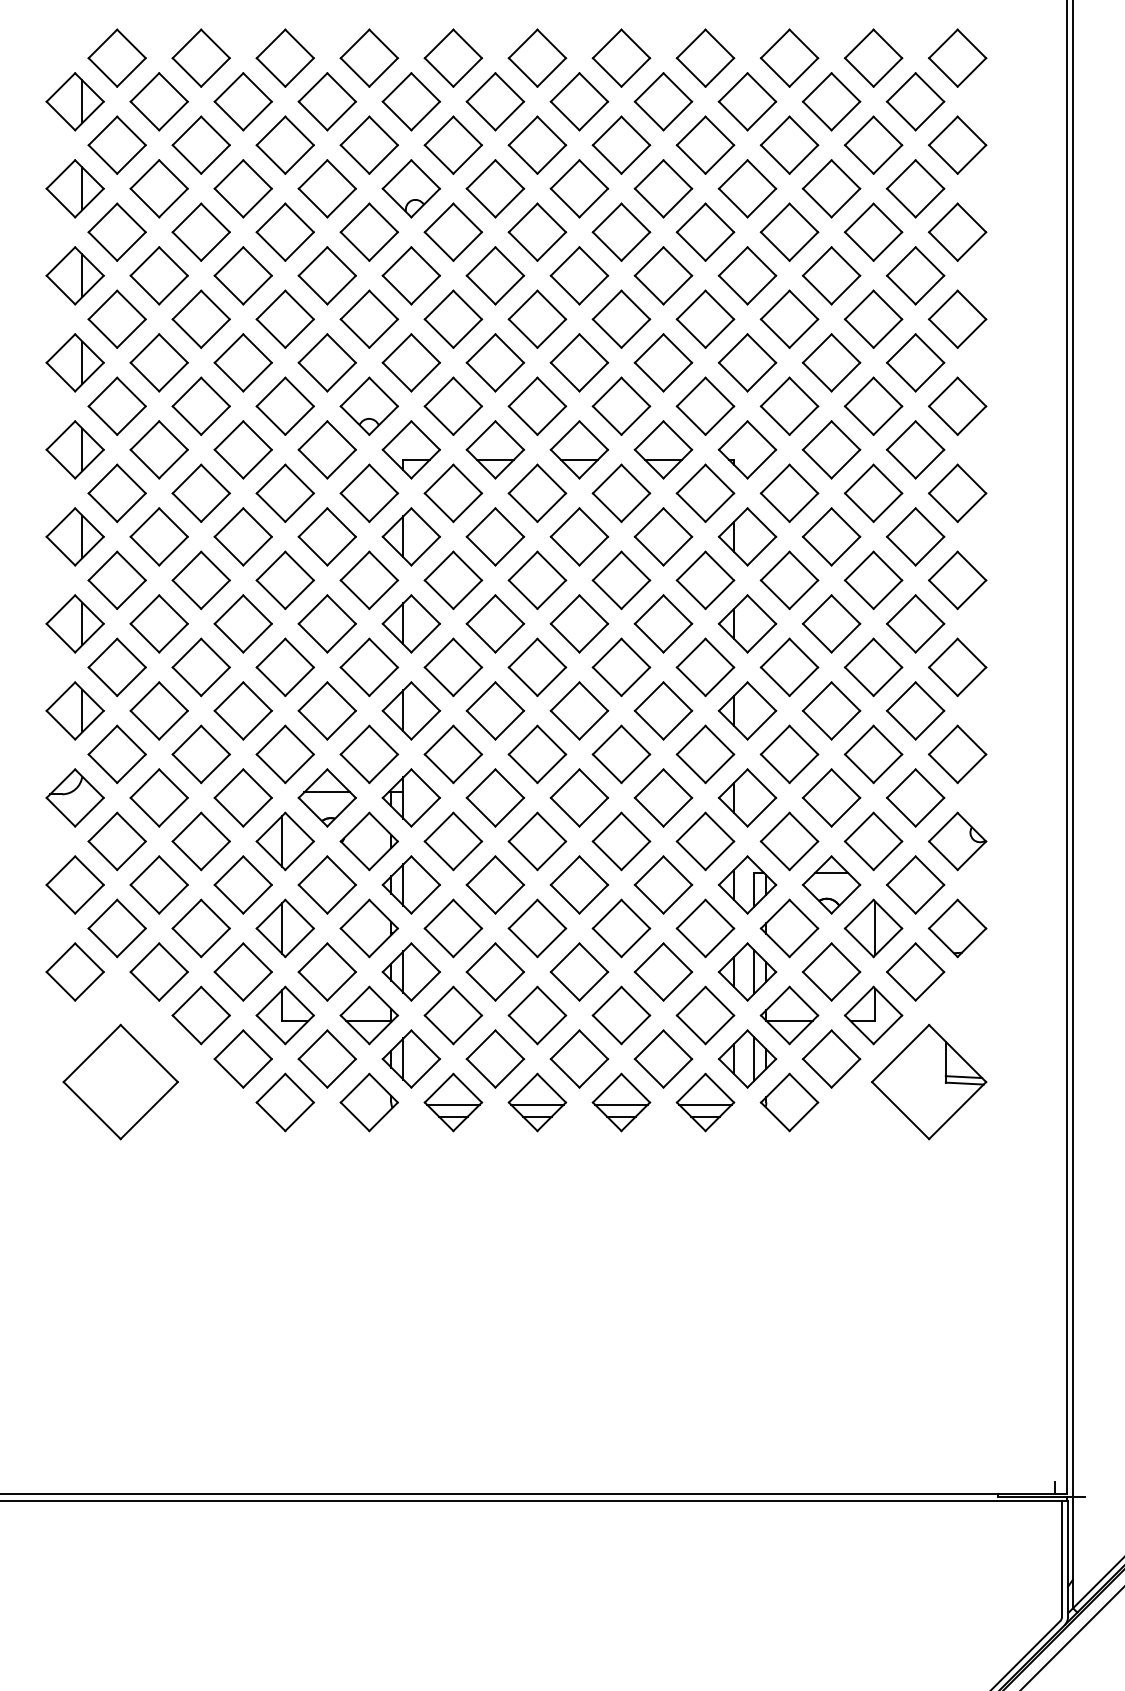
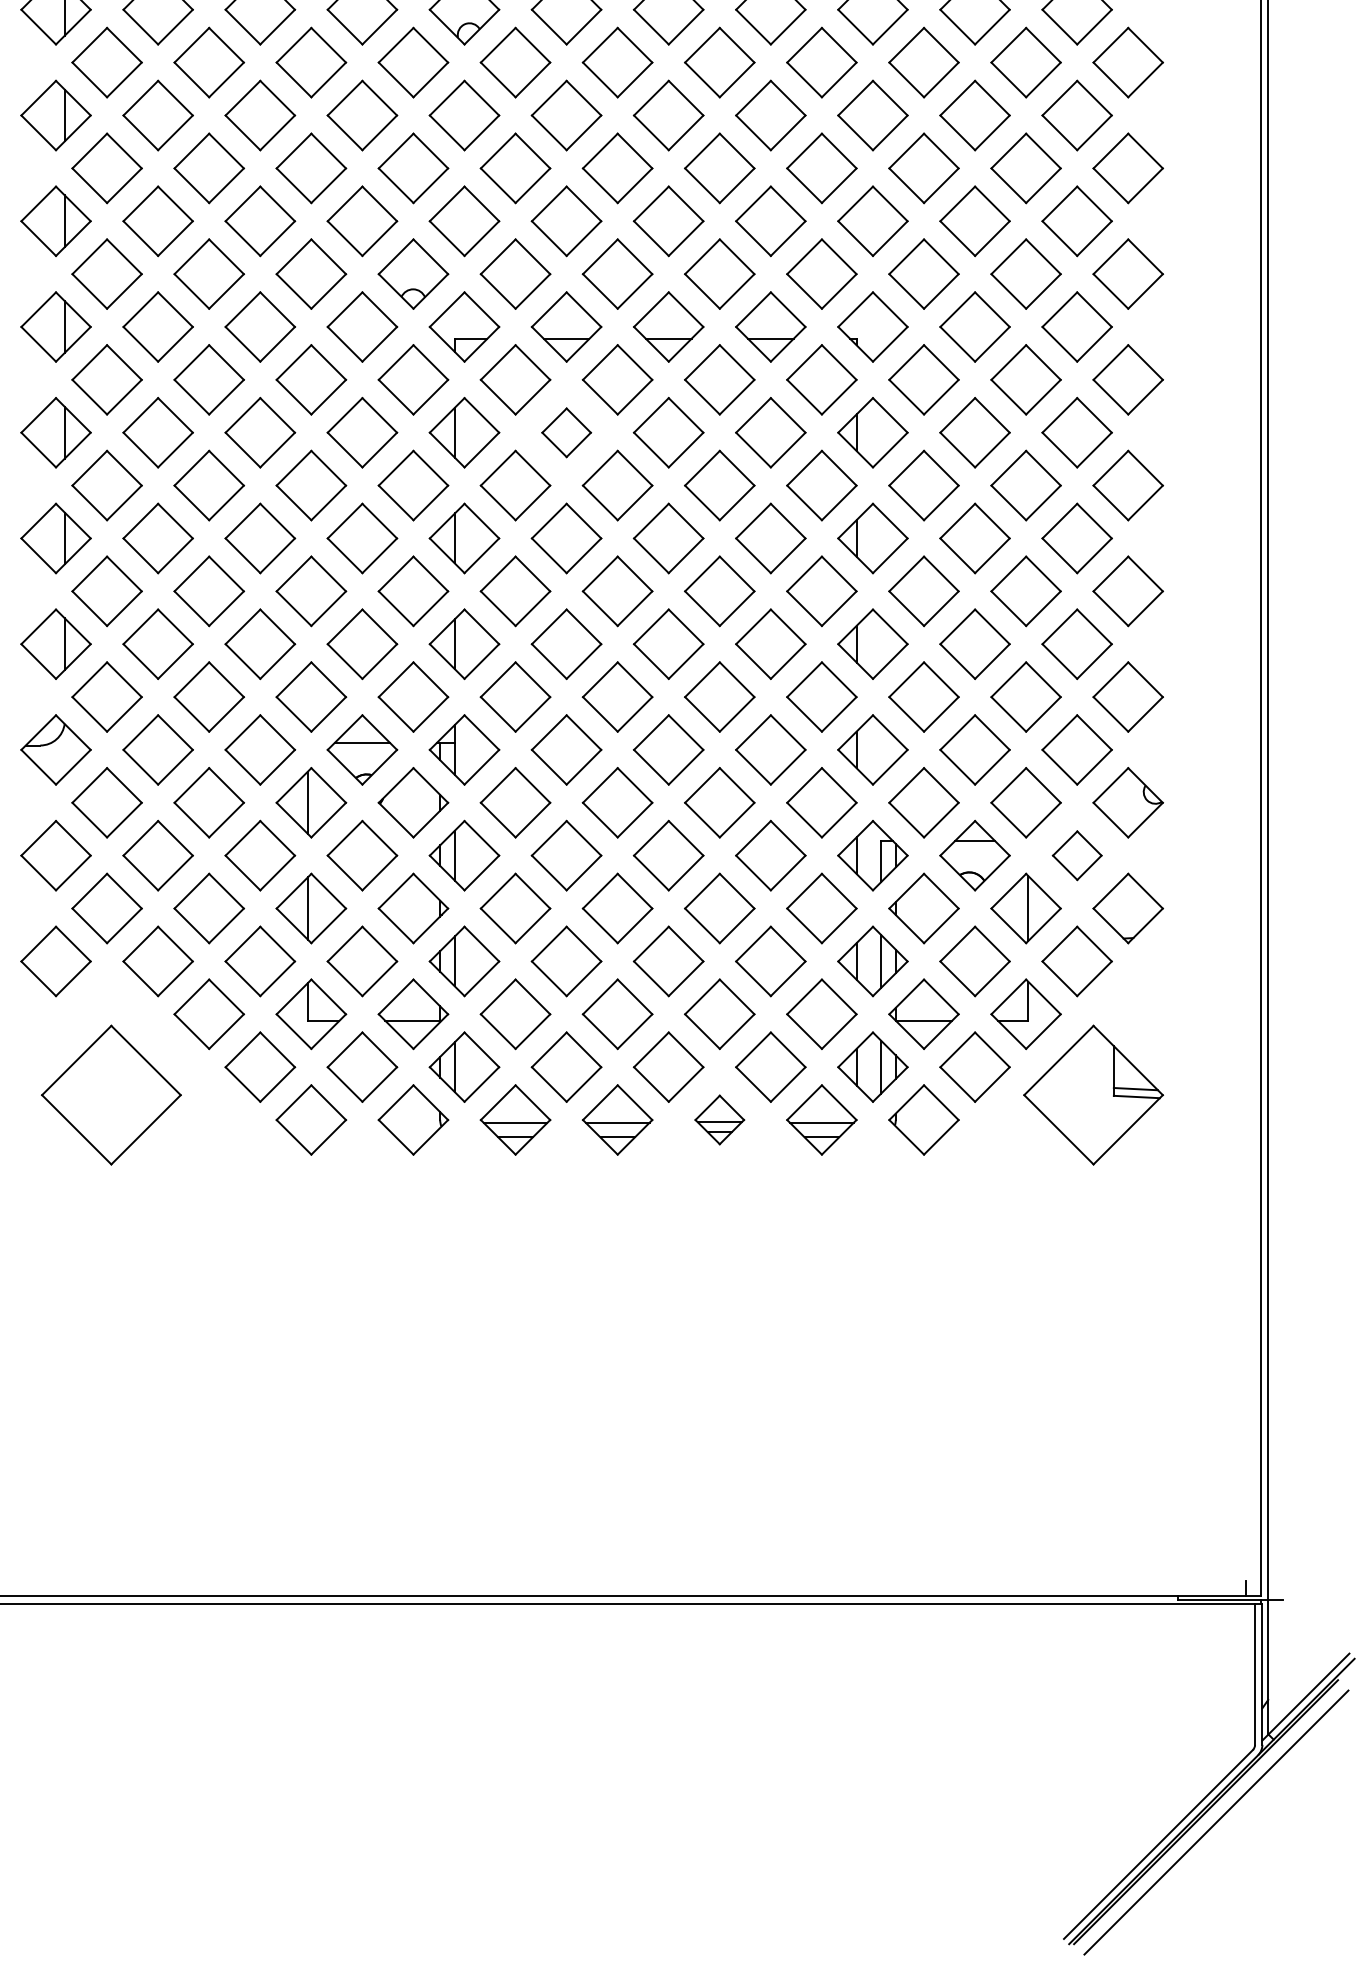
part: (495, 536) -> (566, 432), size x0.7
part: (915, 884) -> (1077, 855), size x0.7
part: (621, 1102) -> (719, 1119), size x0.7

